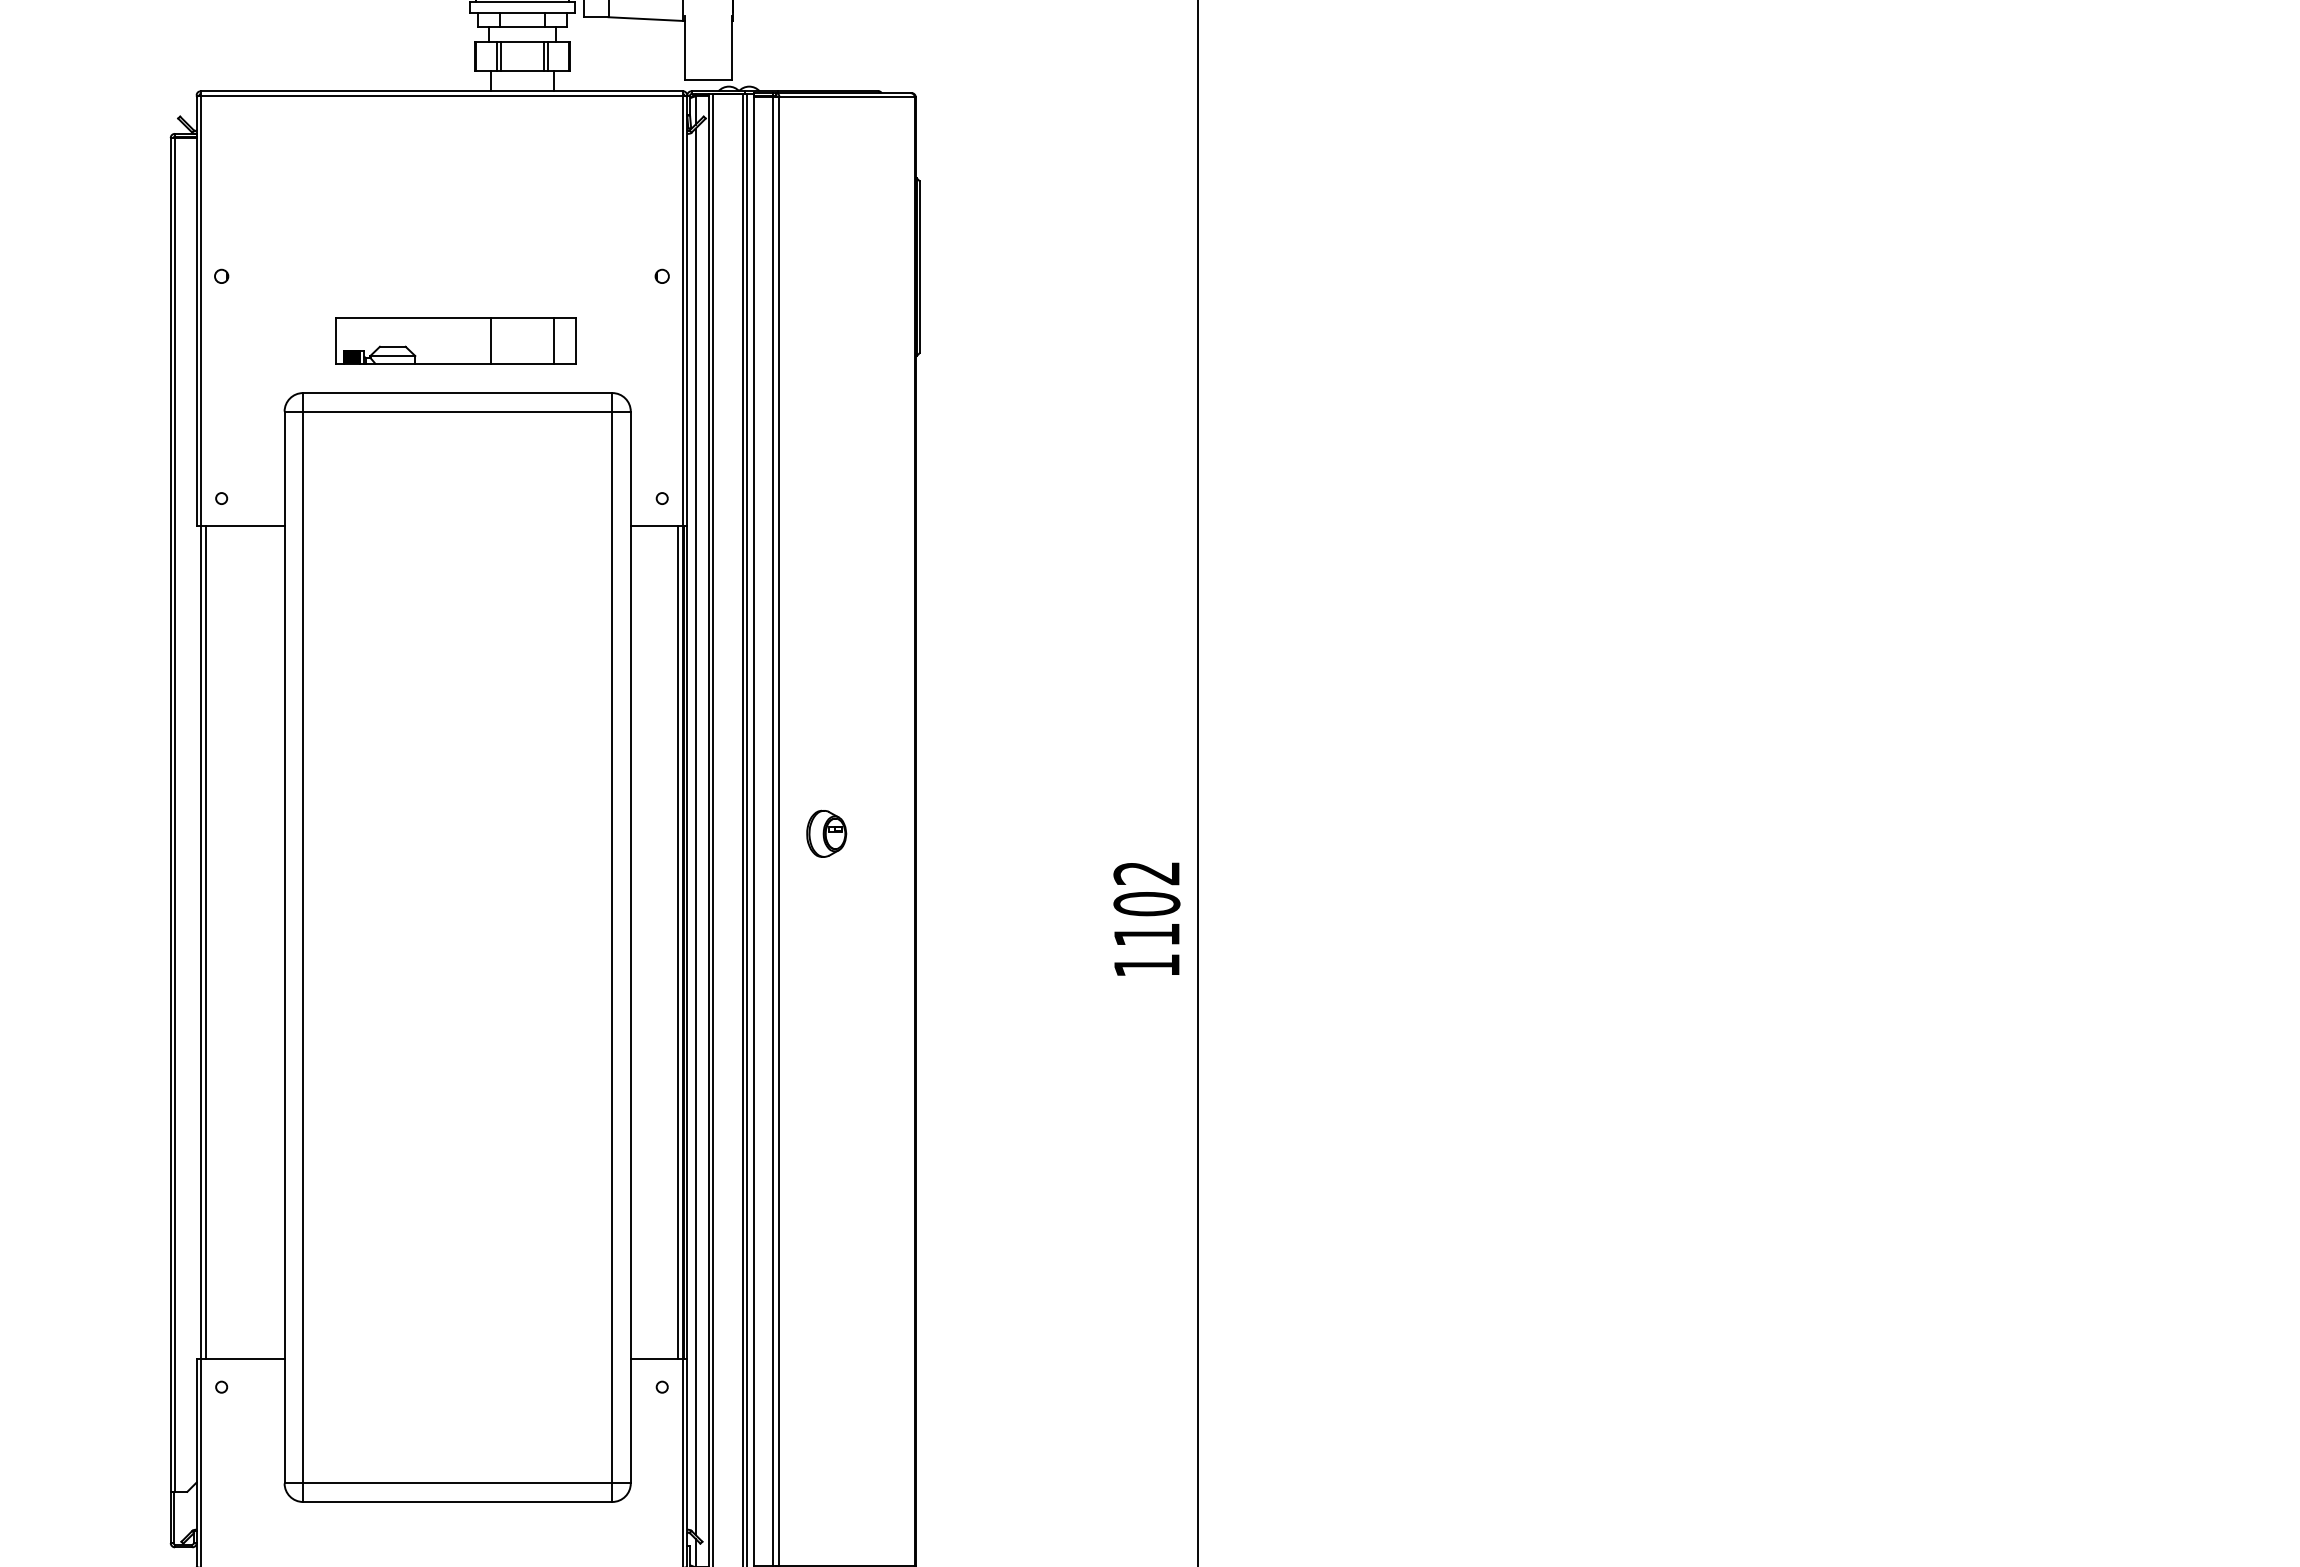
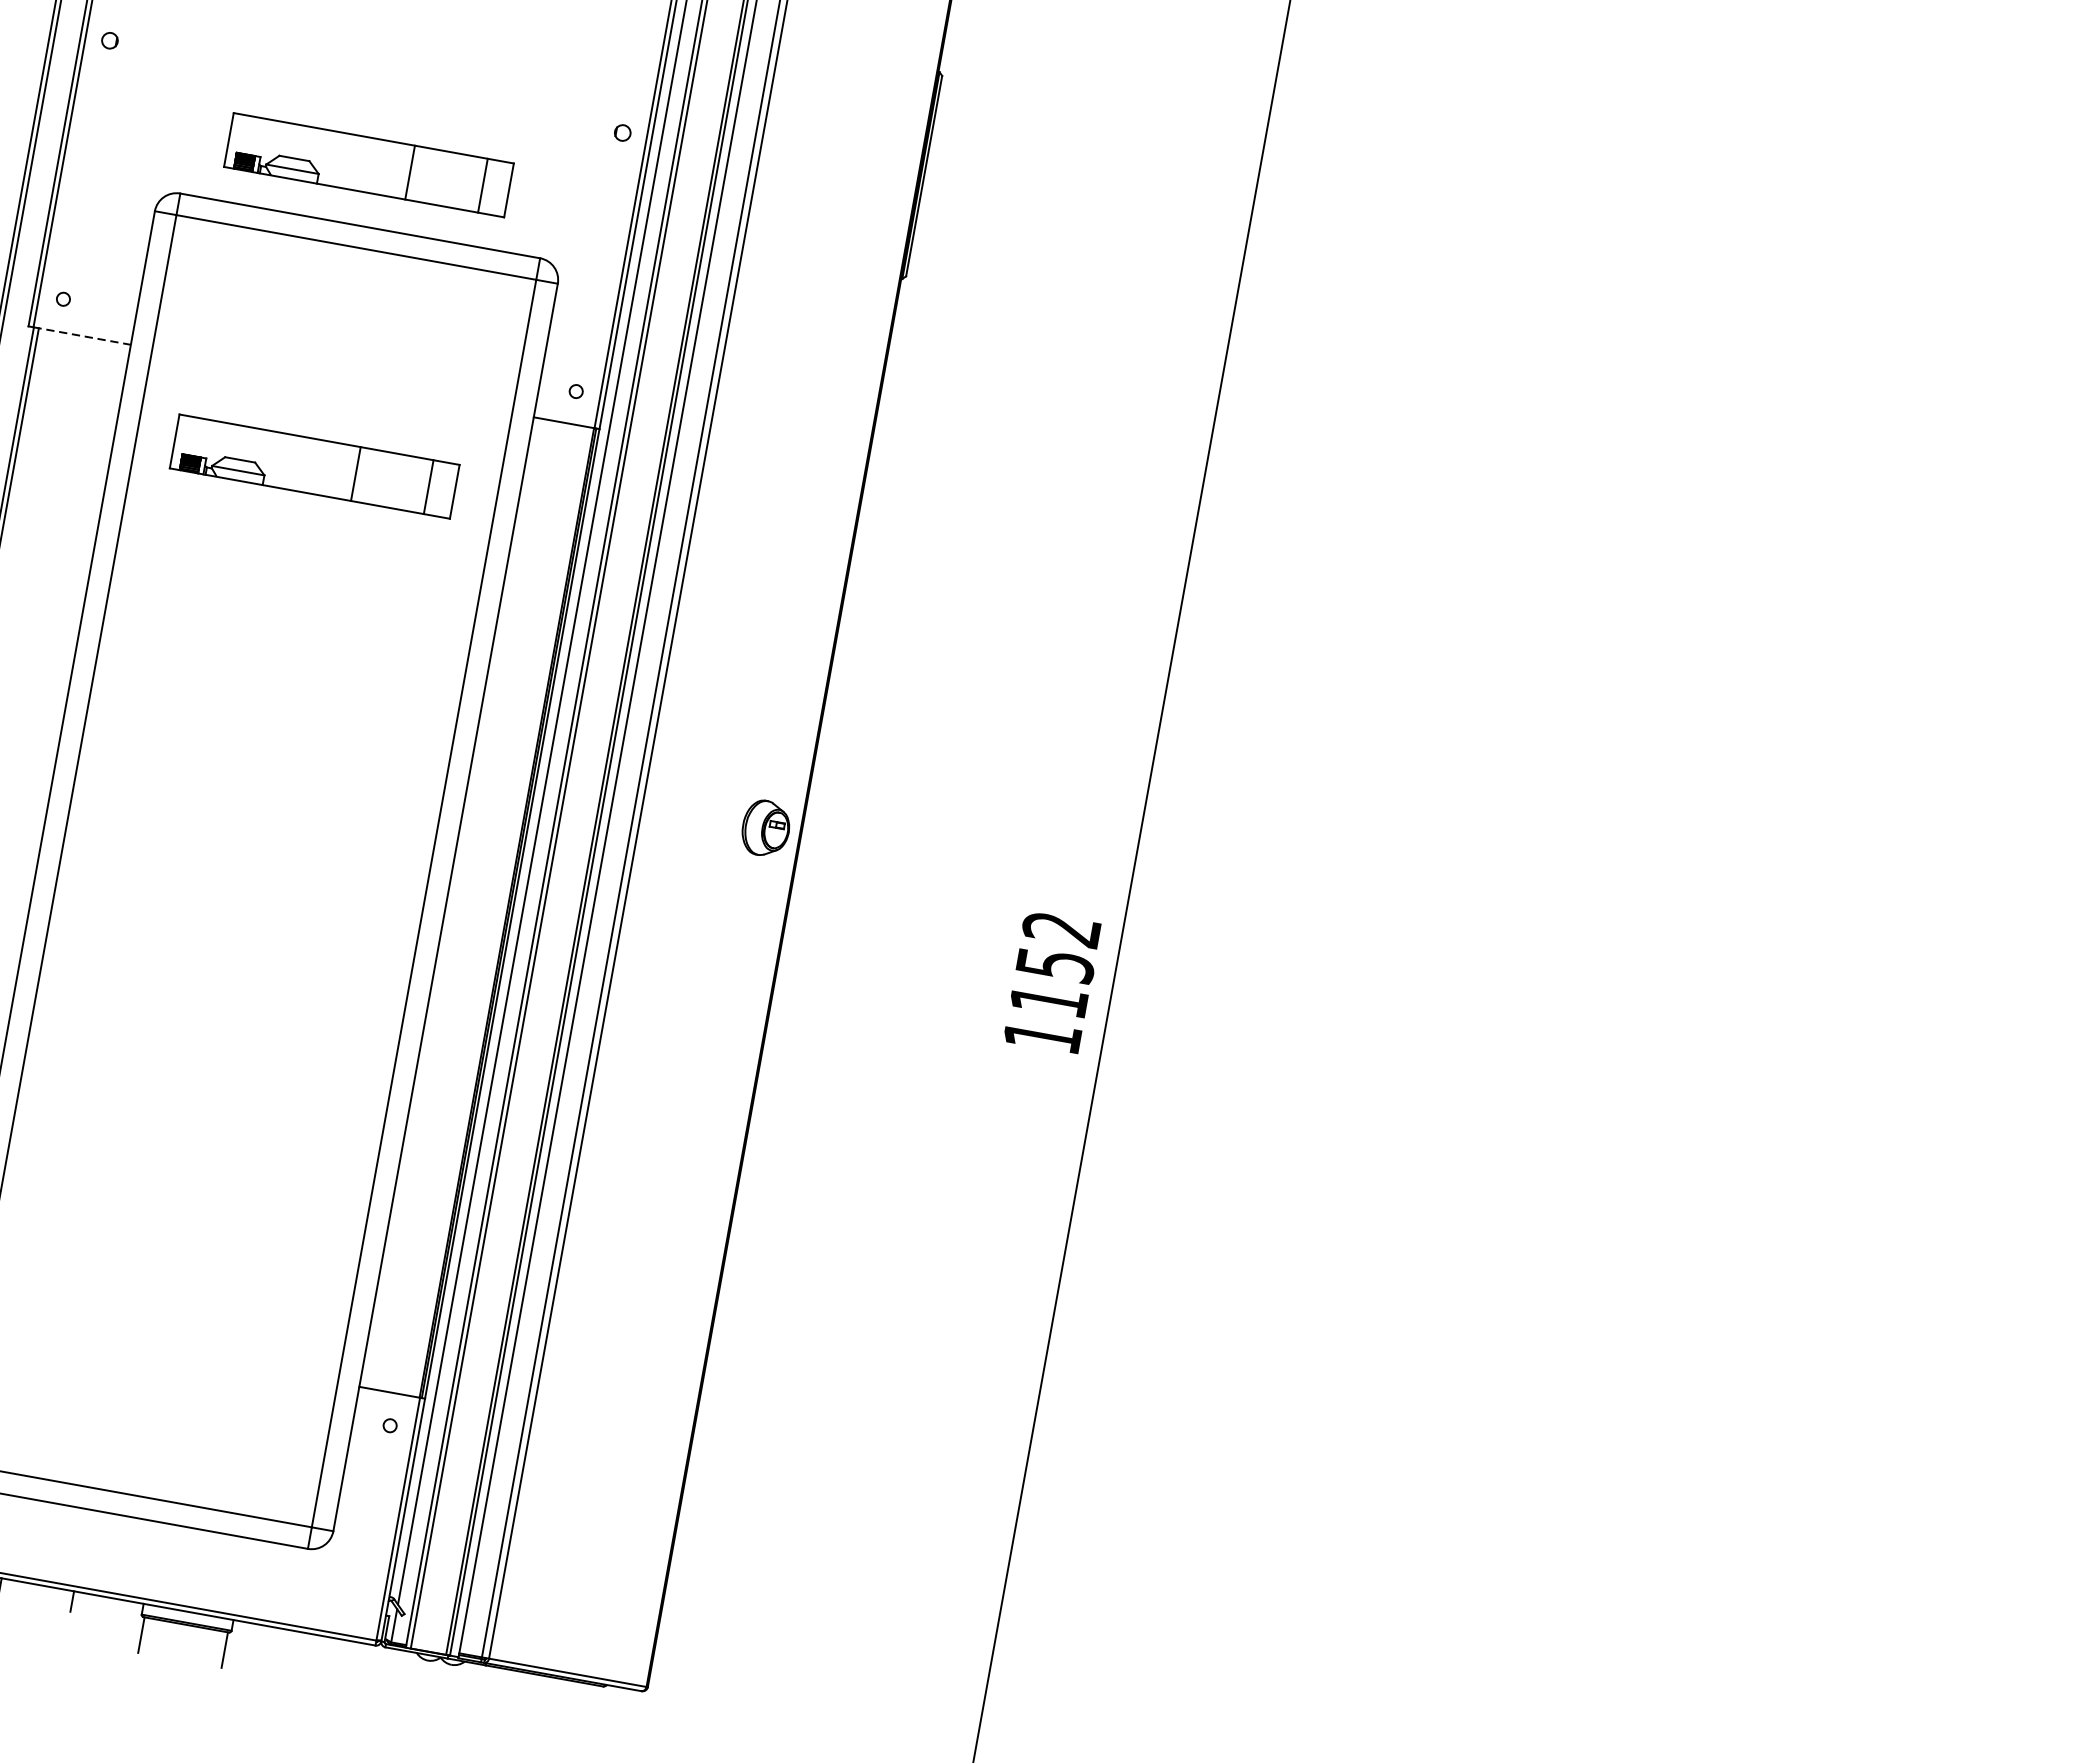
line: (242, 526) -> (81, 336), solid -> dashed
part: (455, 599) -> (314, 465), added
part: (826, 833) -> (765, 828), moved
text: (1146, 904) -> (1054, 965), 1102 -> 1152
line: (678, 942) -> (502, 911), removed

